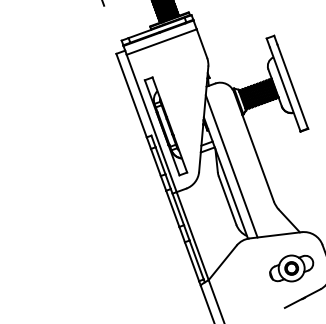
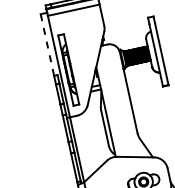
line: (131, 95) -> (47, 44), solid -> dashed
line: (231, 166) -> (111, 104), removed

